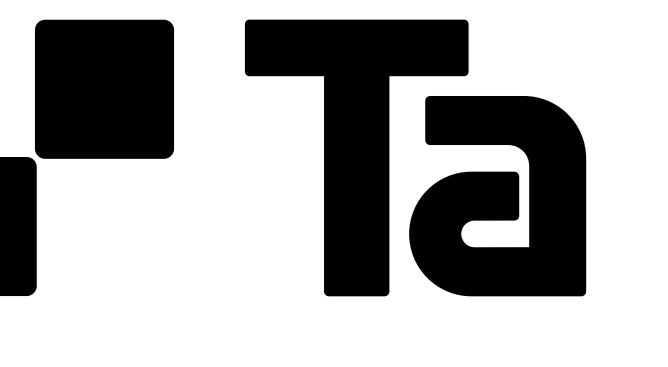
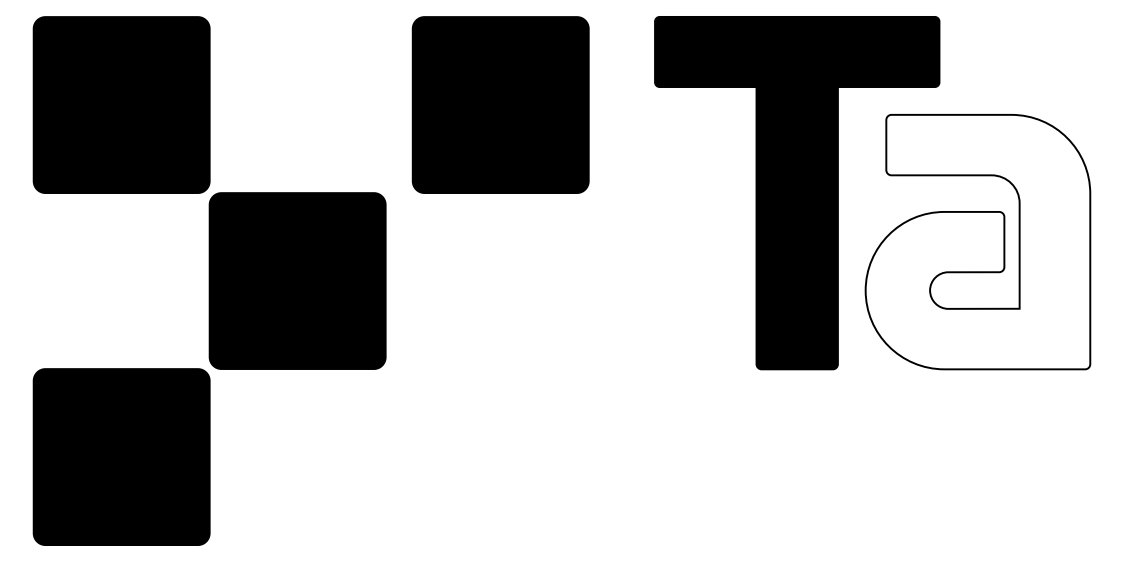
part: (104, 88) -> (500, 104), moved
fill: (497, 195) -> (977, 241), removed

